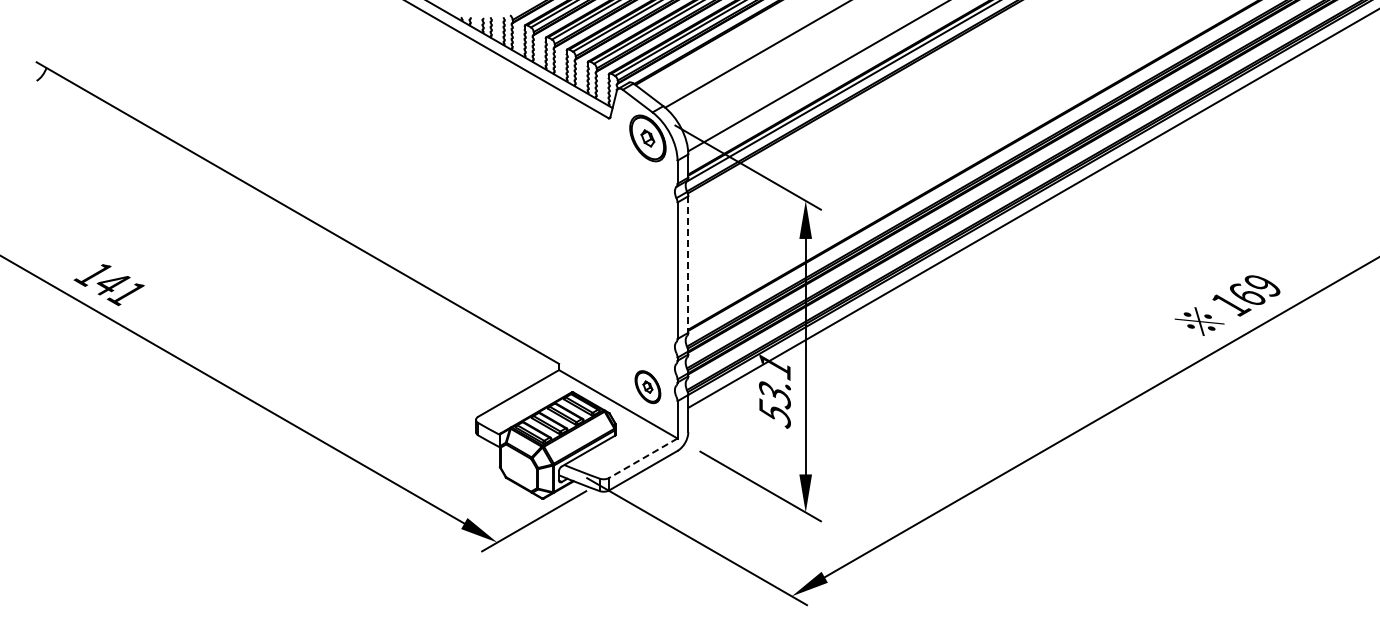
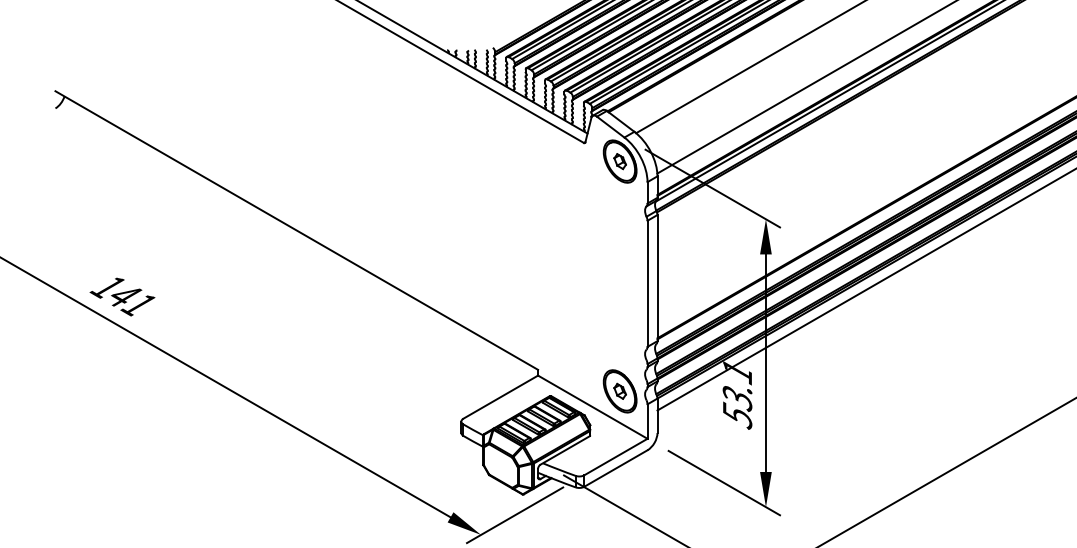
line: (688, 265) -> (657, 278), dashed -> solid
part: (647, 386) -> (619, 390), size x1.43
line: (643, 458) -> (616, 457), dashed -> solid

